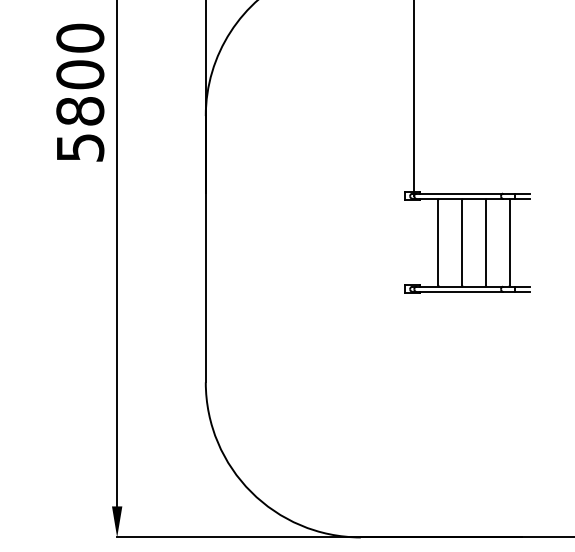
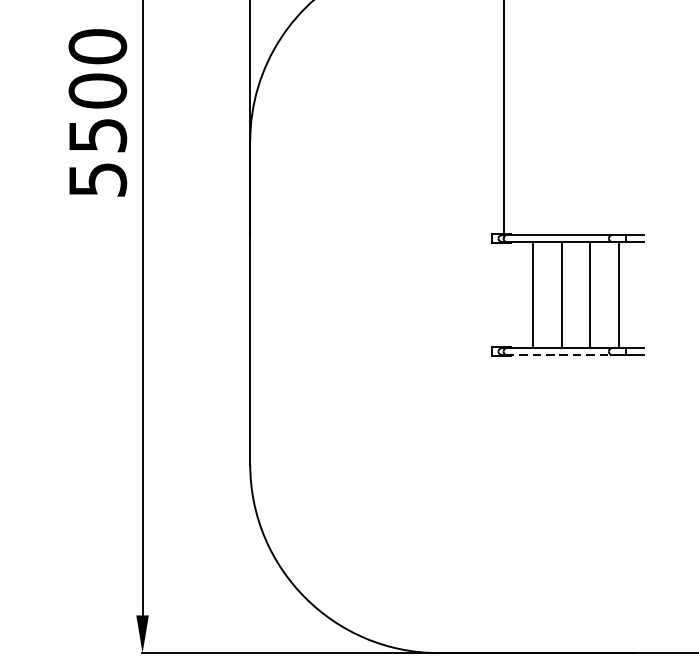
text: (80, 111) -> (98, 135), 5800 -> 5500
line: (460, 291) -> (559, 354), solid -> dashed

